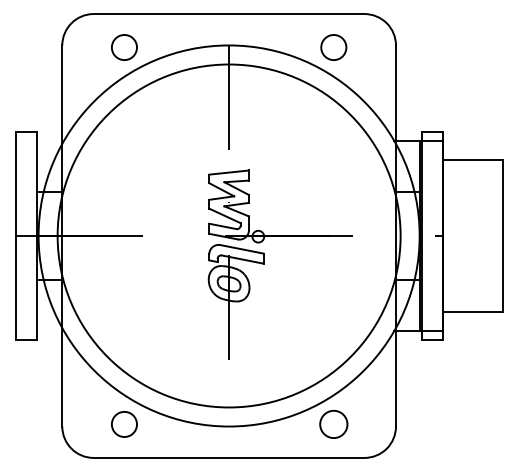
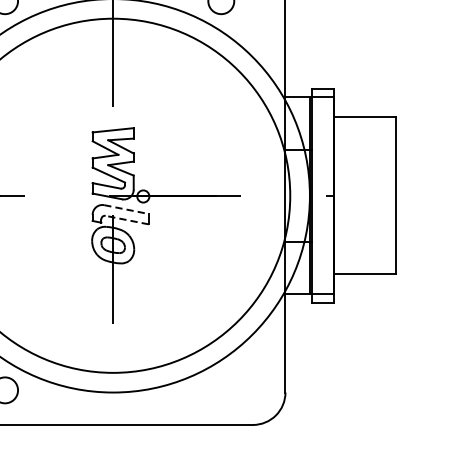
line: (242, 249) -> (126, 209), solid -> dashed
line: (242, 259) -> (126, 220), solid -> dashed
circle: (333, 423) -> (220, 389), removed

